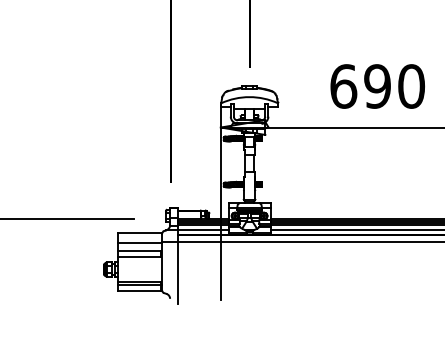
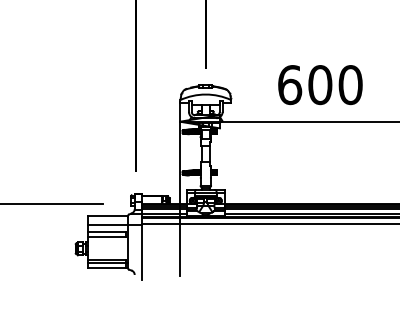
text: (377, 87) -> (320, 85), 690 -> 600

